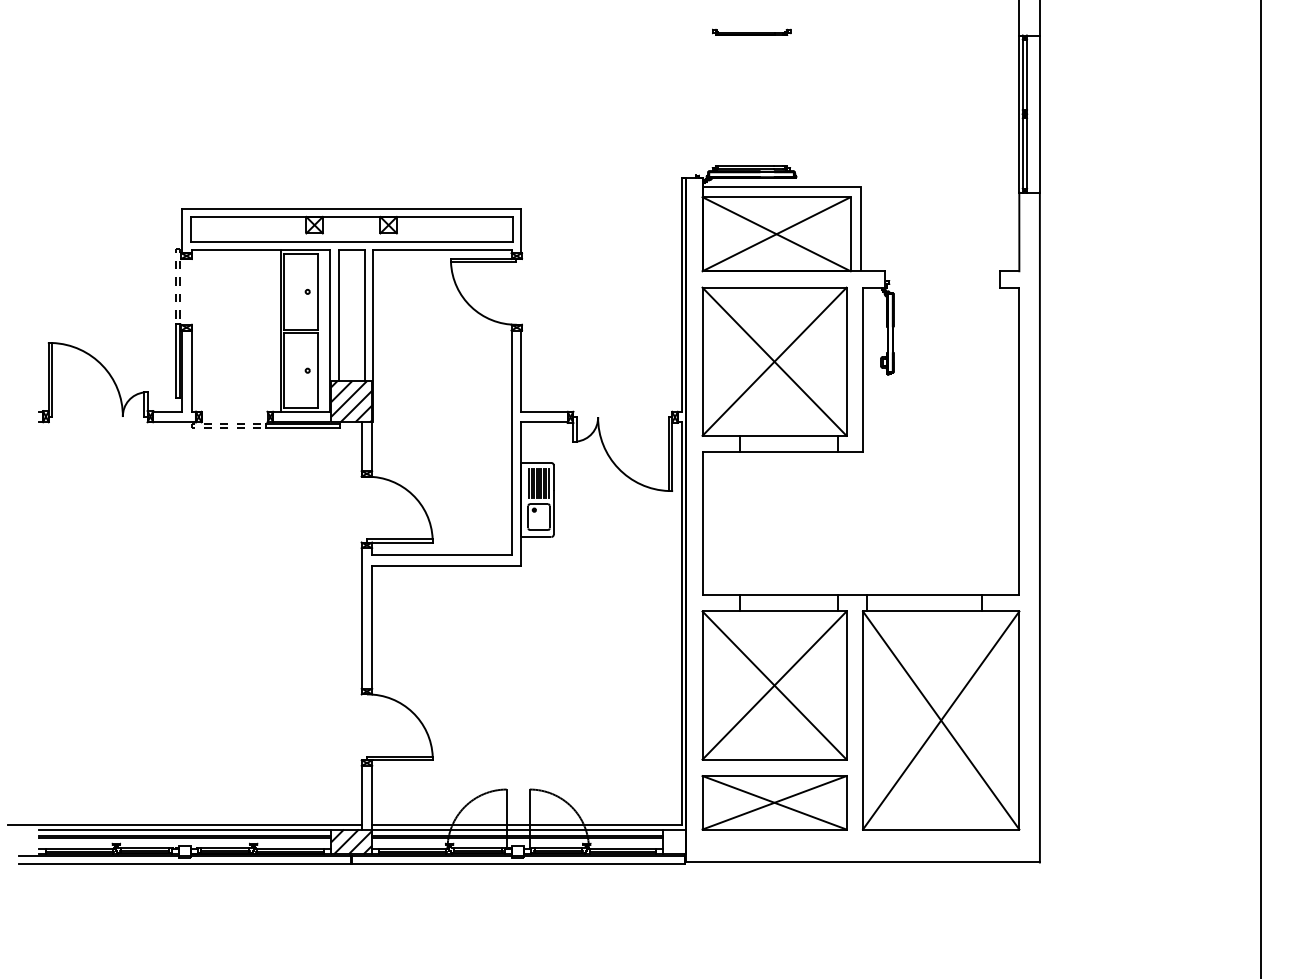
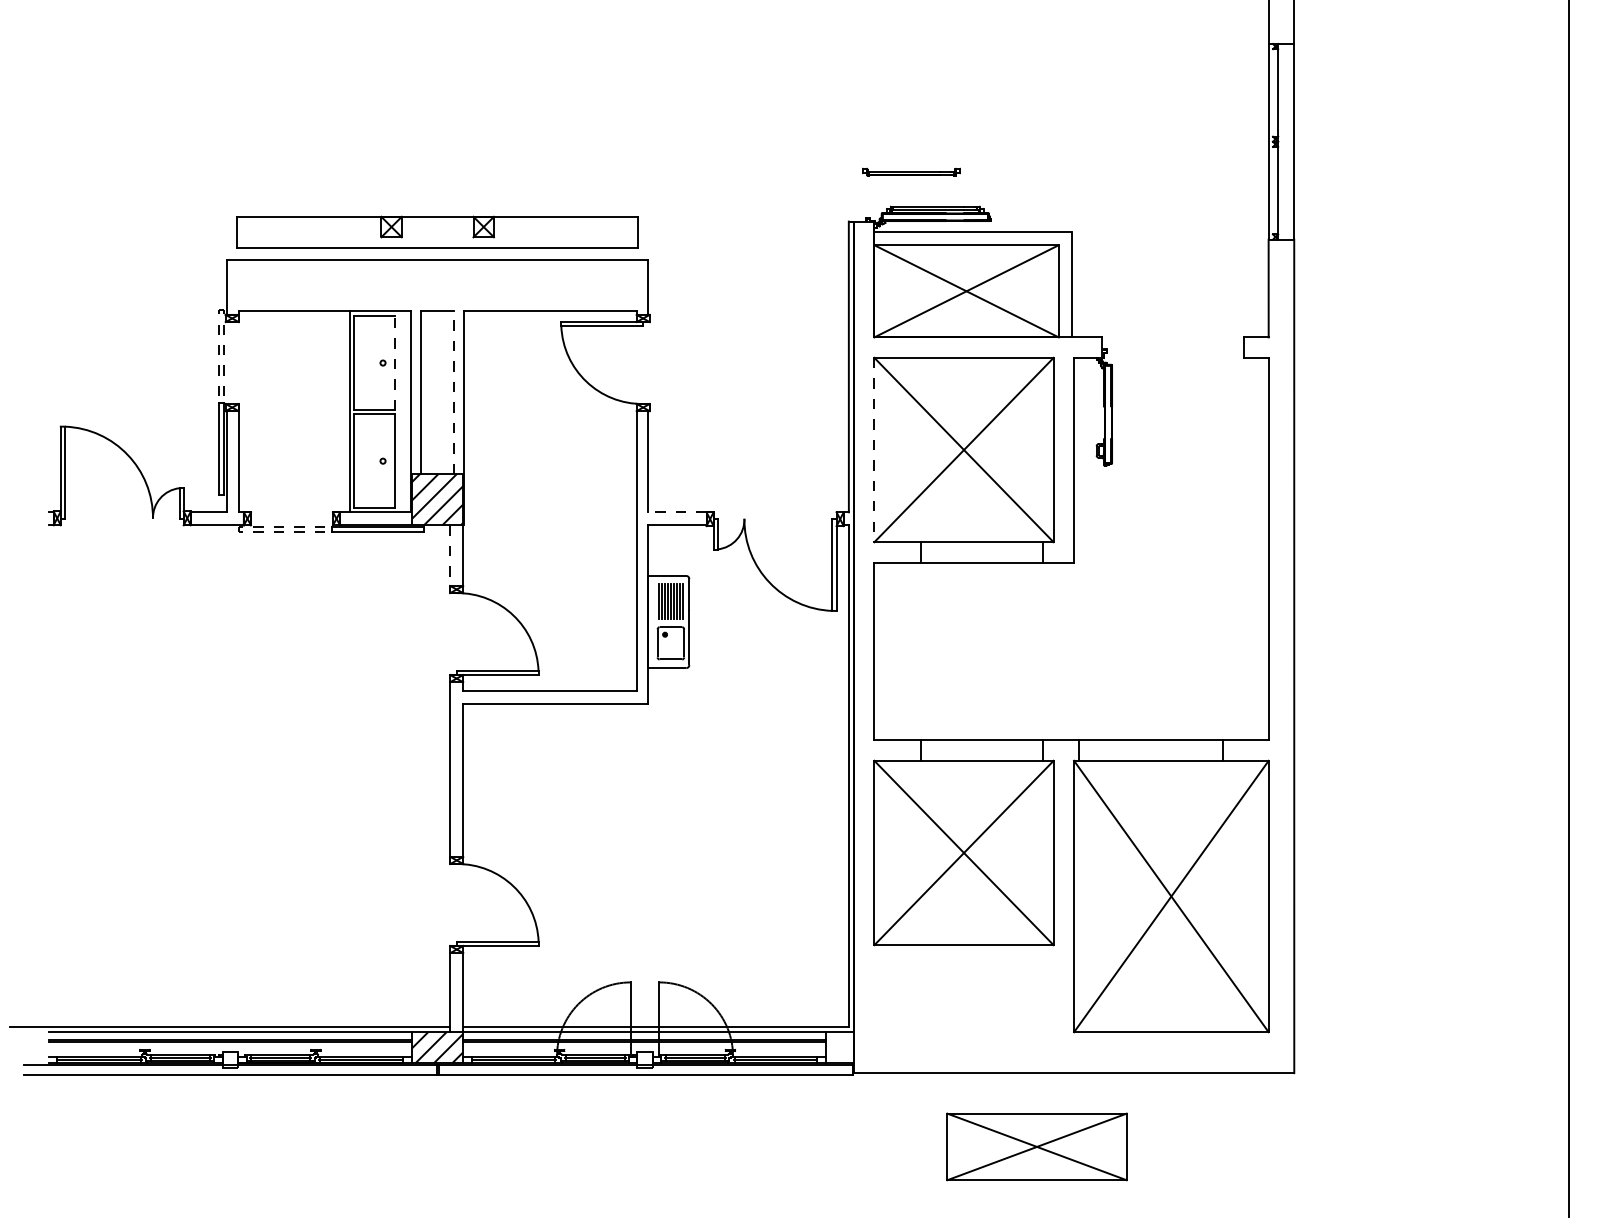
part: (751, 31) -> (911, 171), moved
line: (1023, 113) -> (1273, 141), removed
part: (351, 228) -> (437, 231), moved
line: (317, 292) -> (395, 363), solid -> dashed
line: (365, 315) -> (454, 392), solid -> dashed
line: (702, 362) -> (874, 450), solid -> dashed
line: (543, 411) -> (676, 512), solid -> dashed
line: (361, 447) -> (450, 556), solid -> dashed
part: (774, 802) -> (1036, 1146), moved

